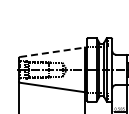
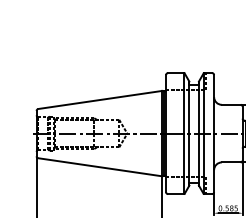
line: (52, 52) -> (100, 100), dashed -> solid

